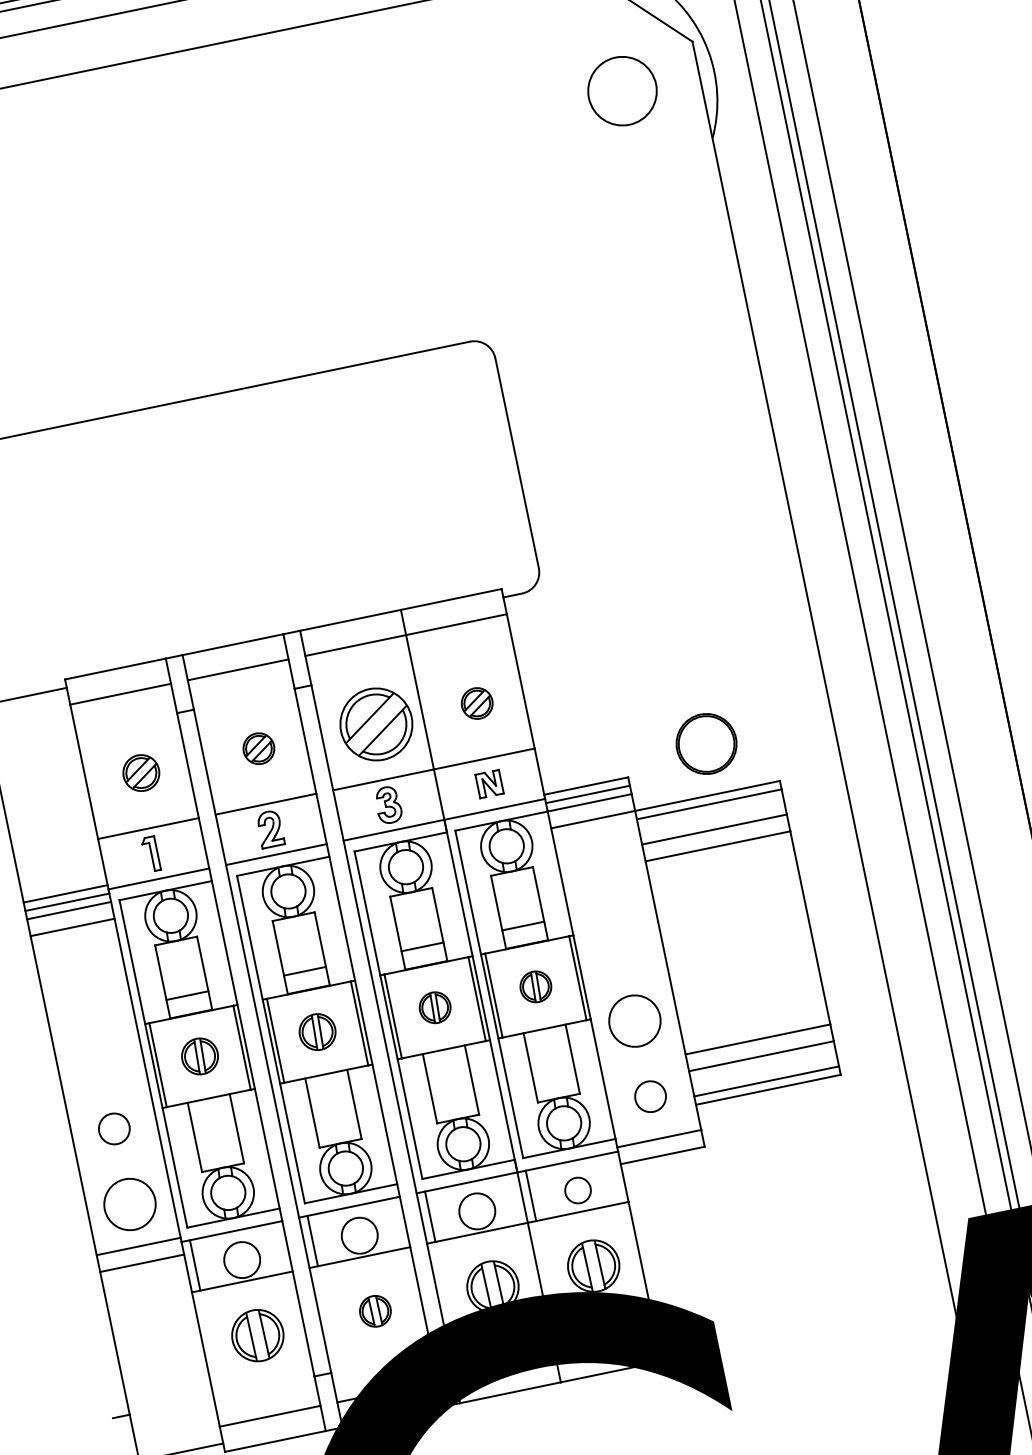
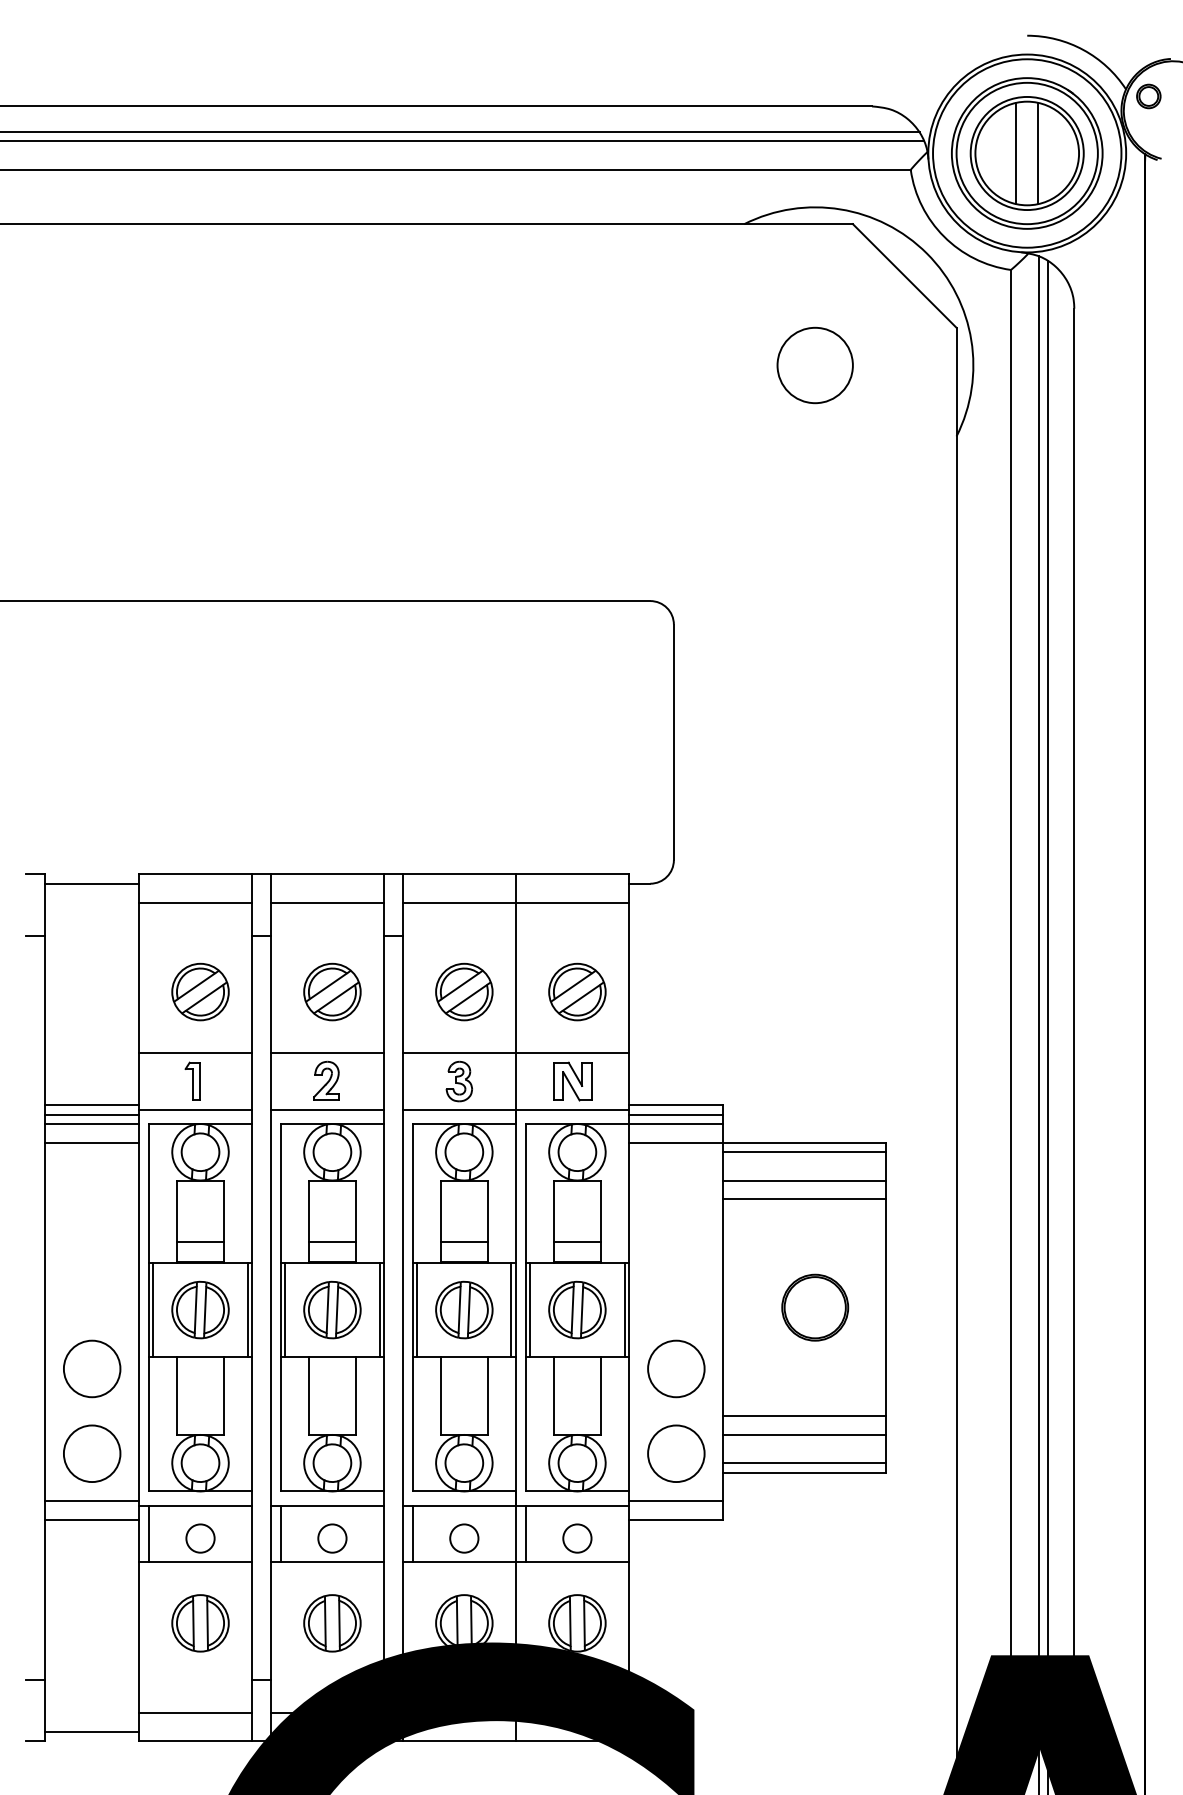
circle: (621, 91) -> (814, 365), moved
part: (477, 703) -> (577, 991), size x1.67
part: (376, 723) -> (464, 991), size x0.71
part: (706, 743) -> (815, 1307), moved
part: (258, 748) -> (332, 991), size x1.67
part: (141, 772) -> (200, 991), size x1.43
part: (489, 784) -> (572, 1081), size x1.43
part: (535, 986) -> (577, 1309), size x1.67
part: (435, 1007) -> (464, 1309), size x1.67
part: (317, 1031) -> (332, 1309), size x1.43
part: (199, 1055) -> (200, 1309), size x1.43
circle: (650, 1096) -> (676, 1453), size x1.67
circle: (113, 1128) -> (91, 1368), size x1.67
circle: (477, 1211) -> (464, 1538), size x0.71
circle: (359, 1235) -> (332, 1538), size x0.71
circle: (242, 1260) -> (200, 1538), size x0.71
part: (375, 1311) -> (332, 1623), size x1.67

